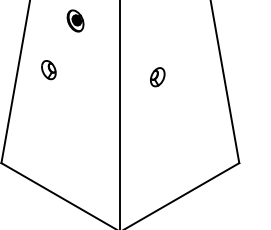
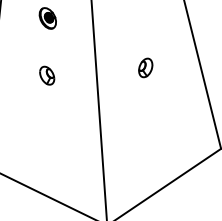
part: (48, 70) -> (46, 76), moved
part: (157, 77) -> (145, 68), moved

